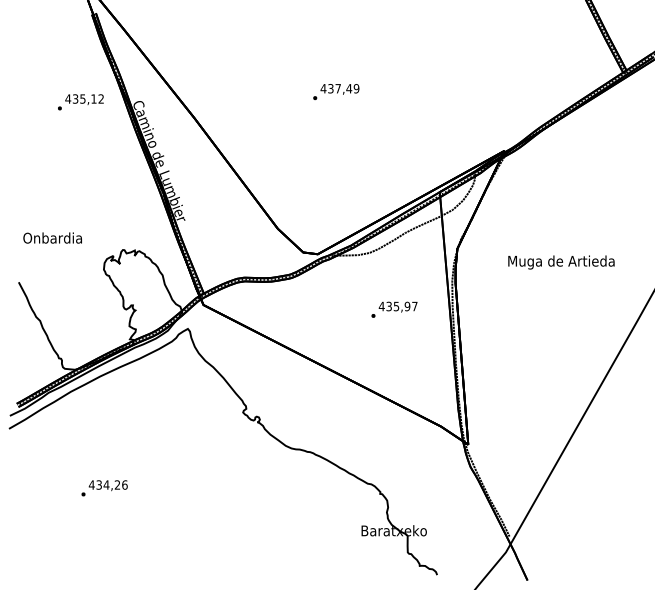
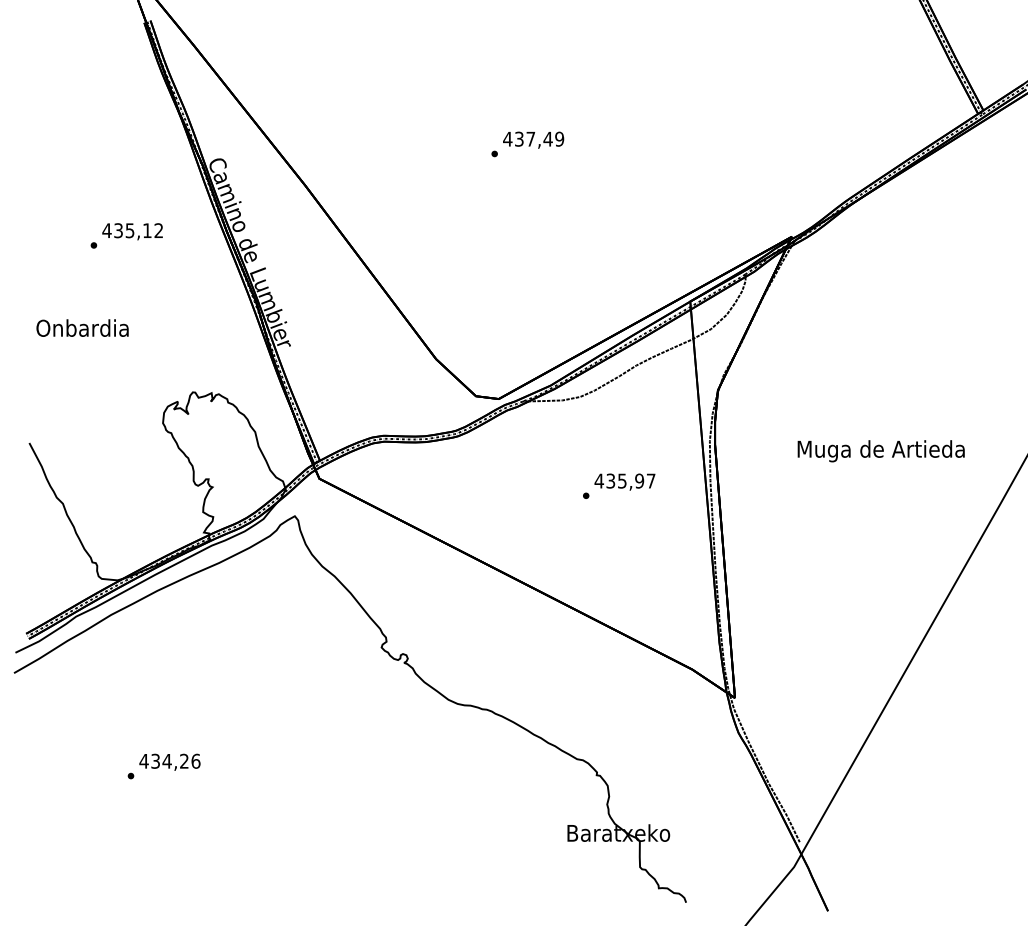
text: (80, 102) -> (126, 236), moved
text: (52, 237) -> (82, 327), moved
text: (561, 262) -> (881, 451), moved

